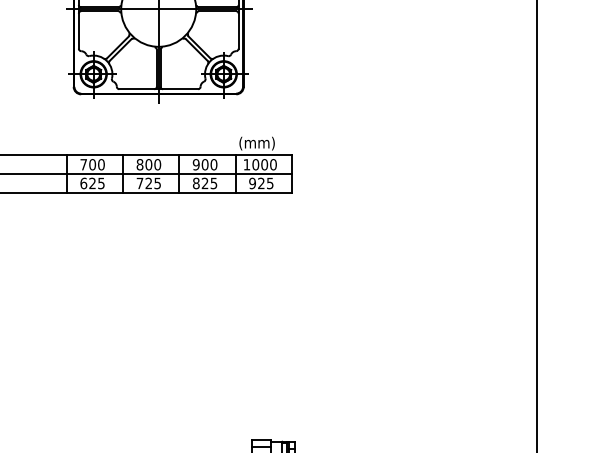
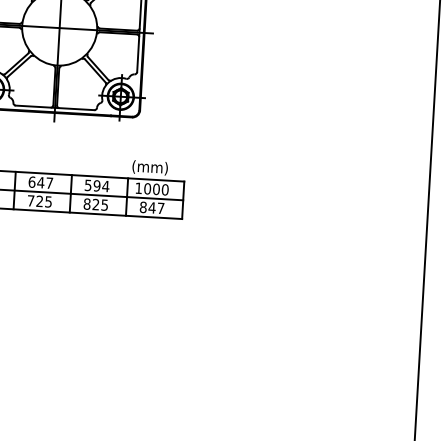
text: (148, 164) -> (40, 182), 800 -> 647
text: (204, 164) -> (96, 185), 900 -> 594
text: (261, 183) -> (152, 207), 925 -> 847

